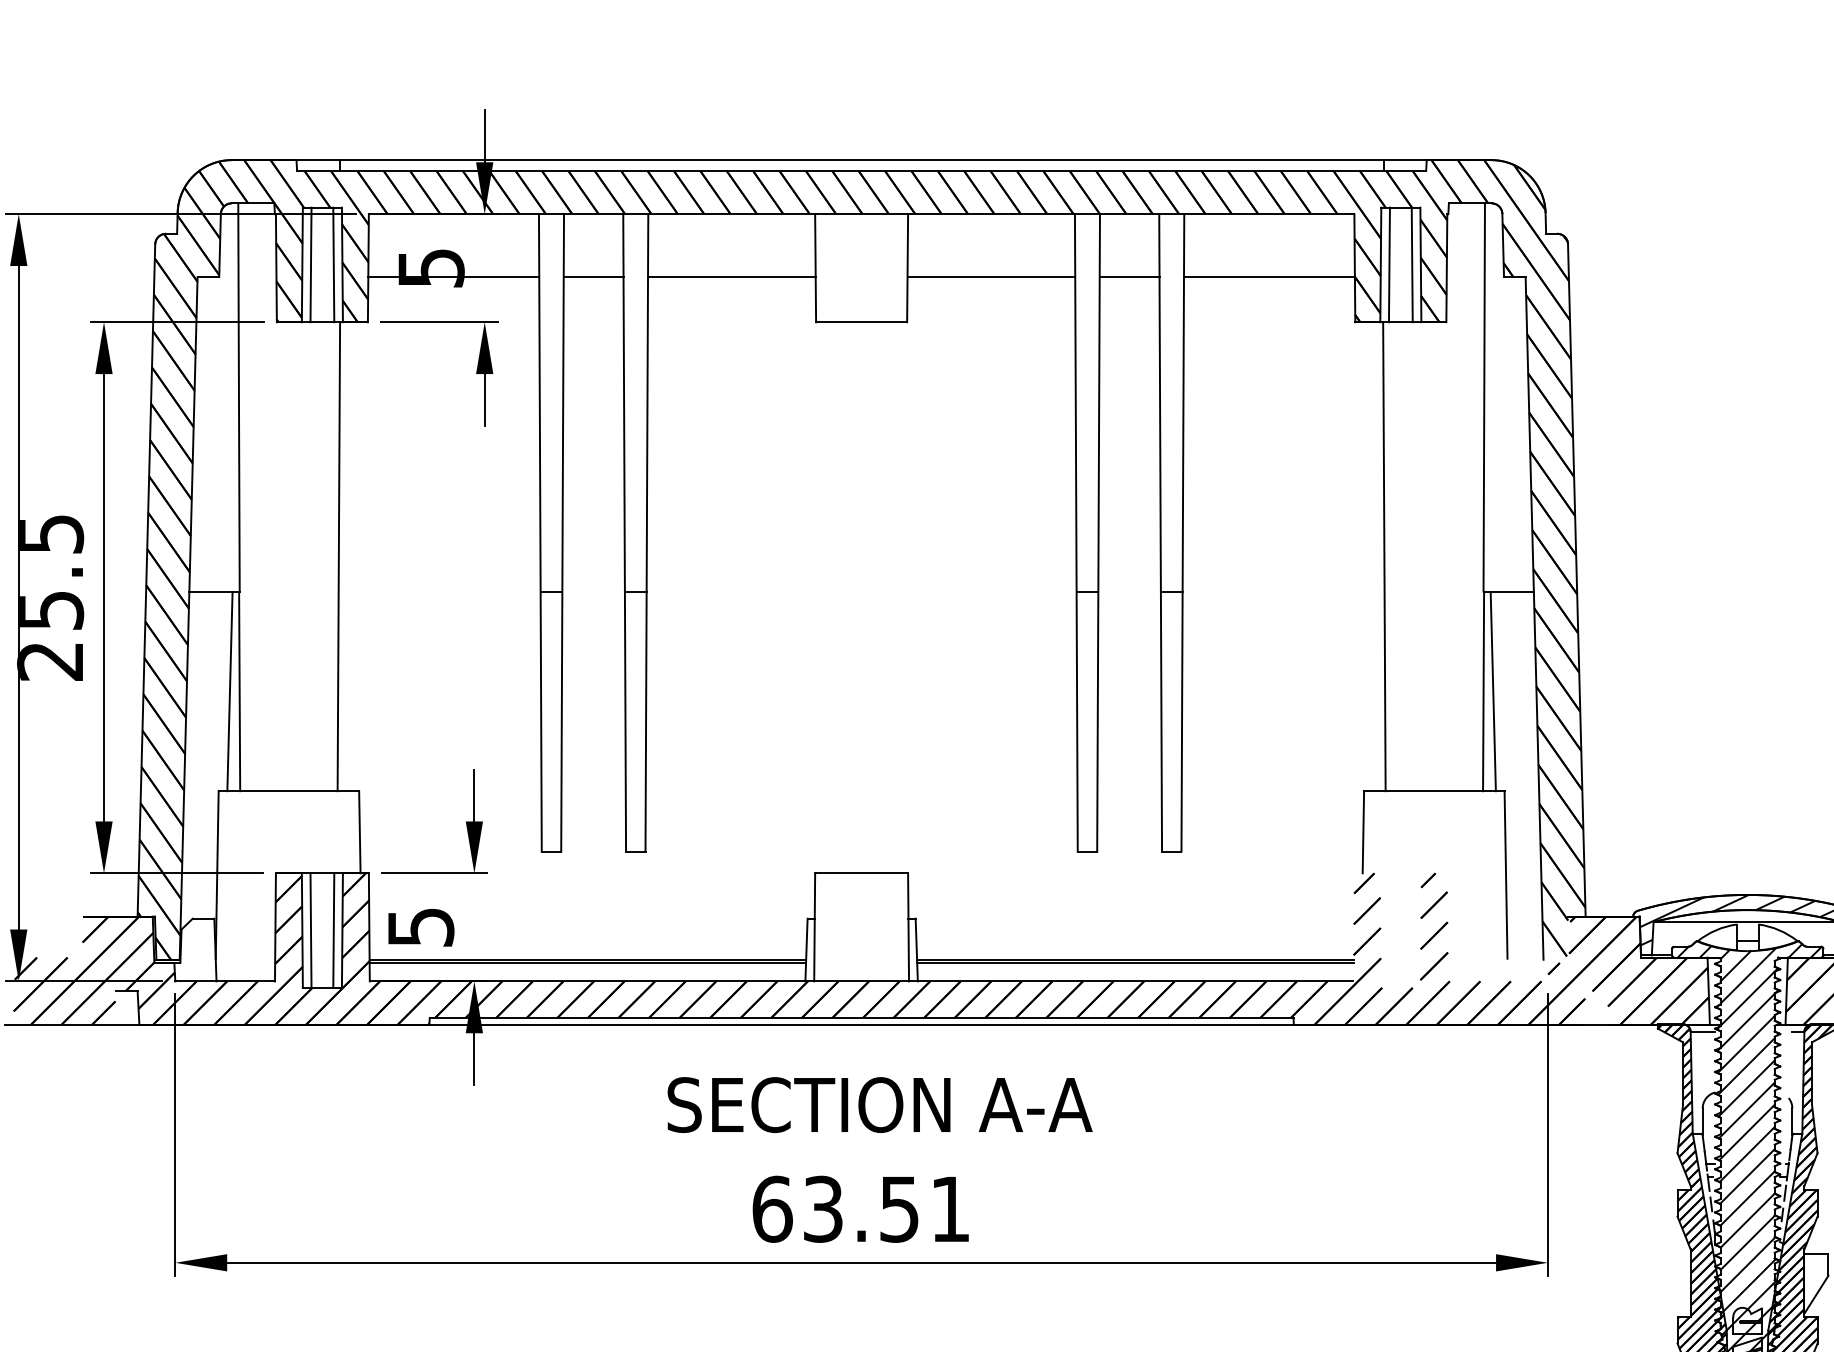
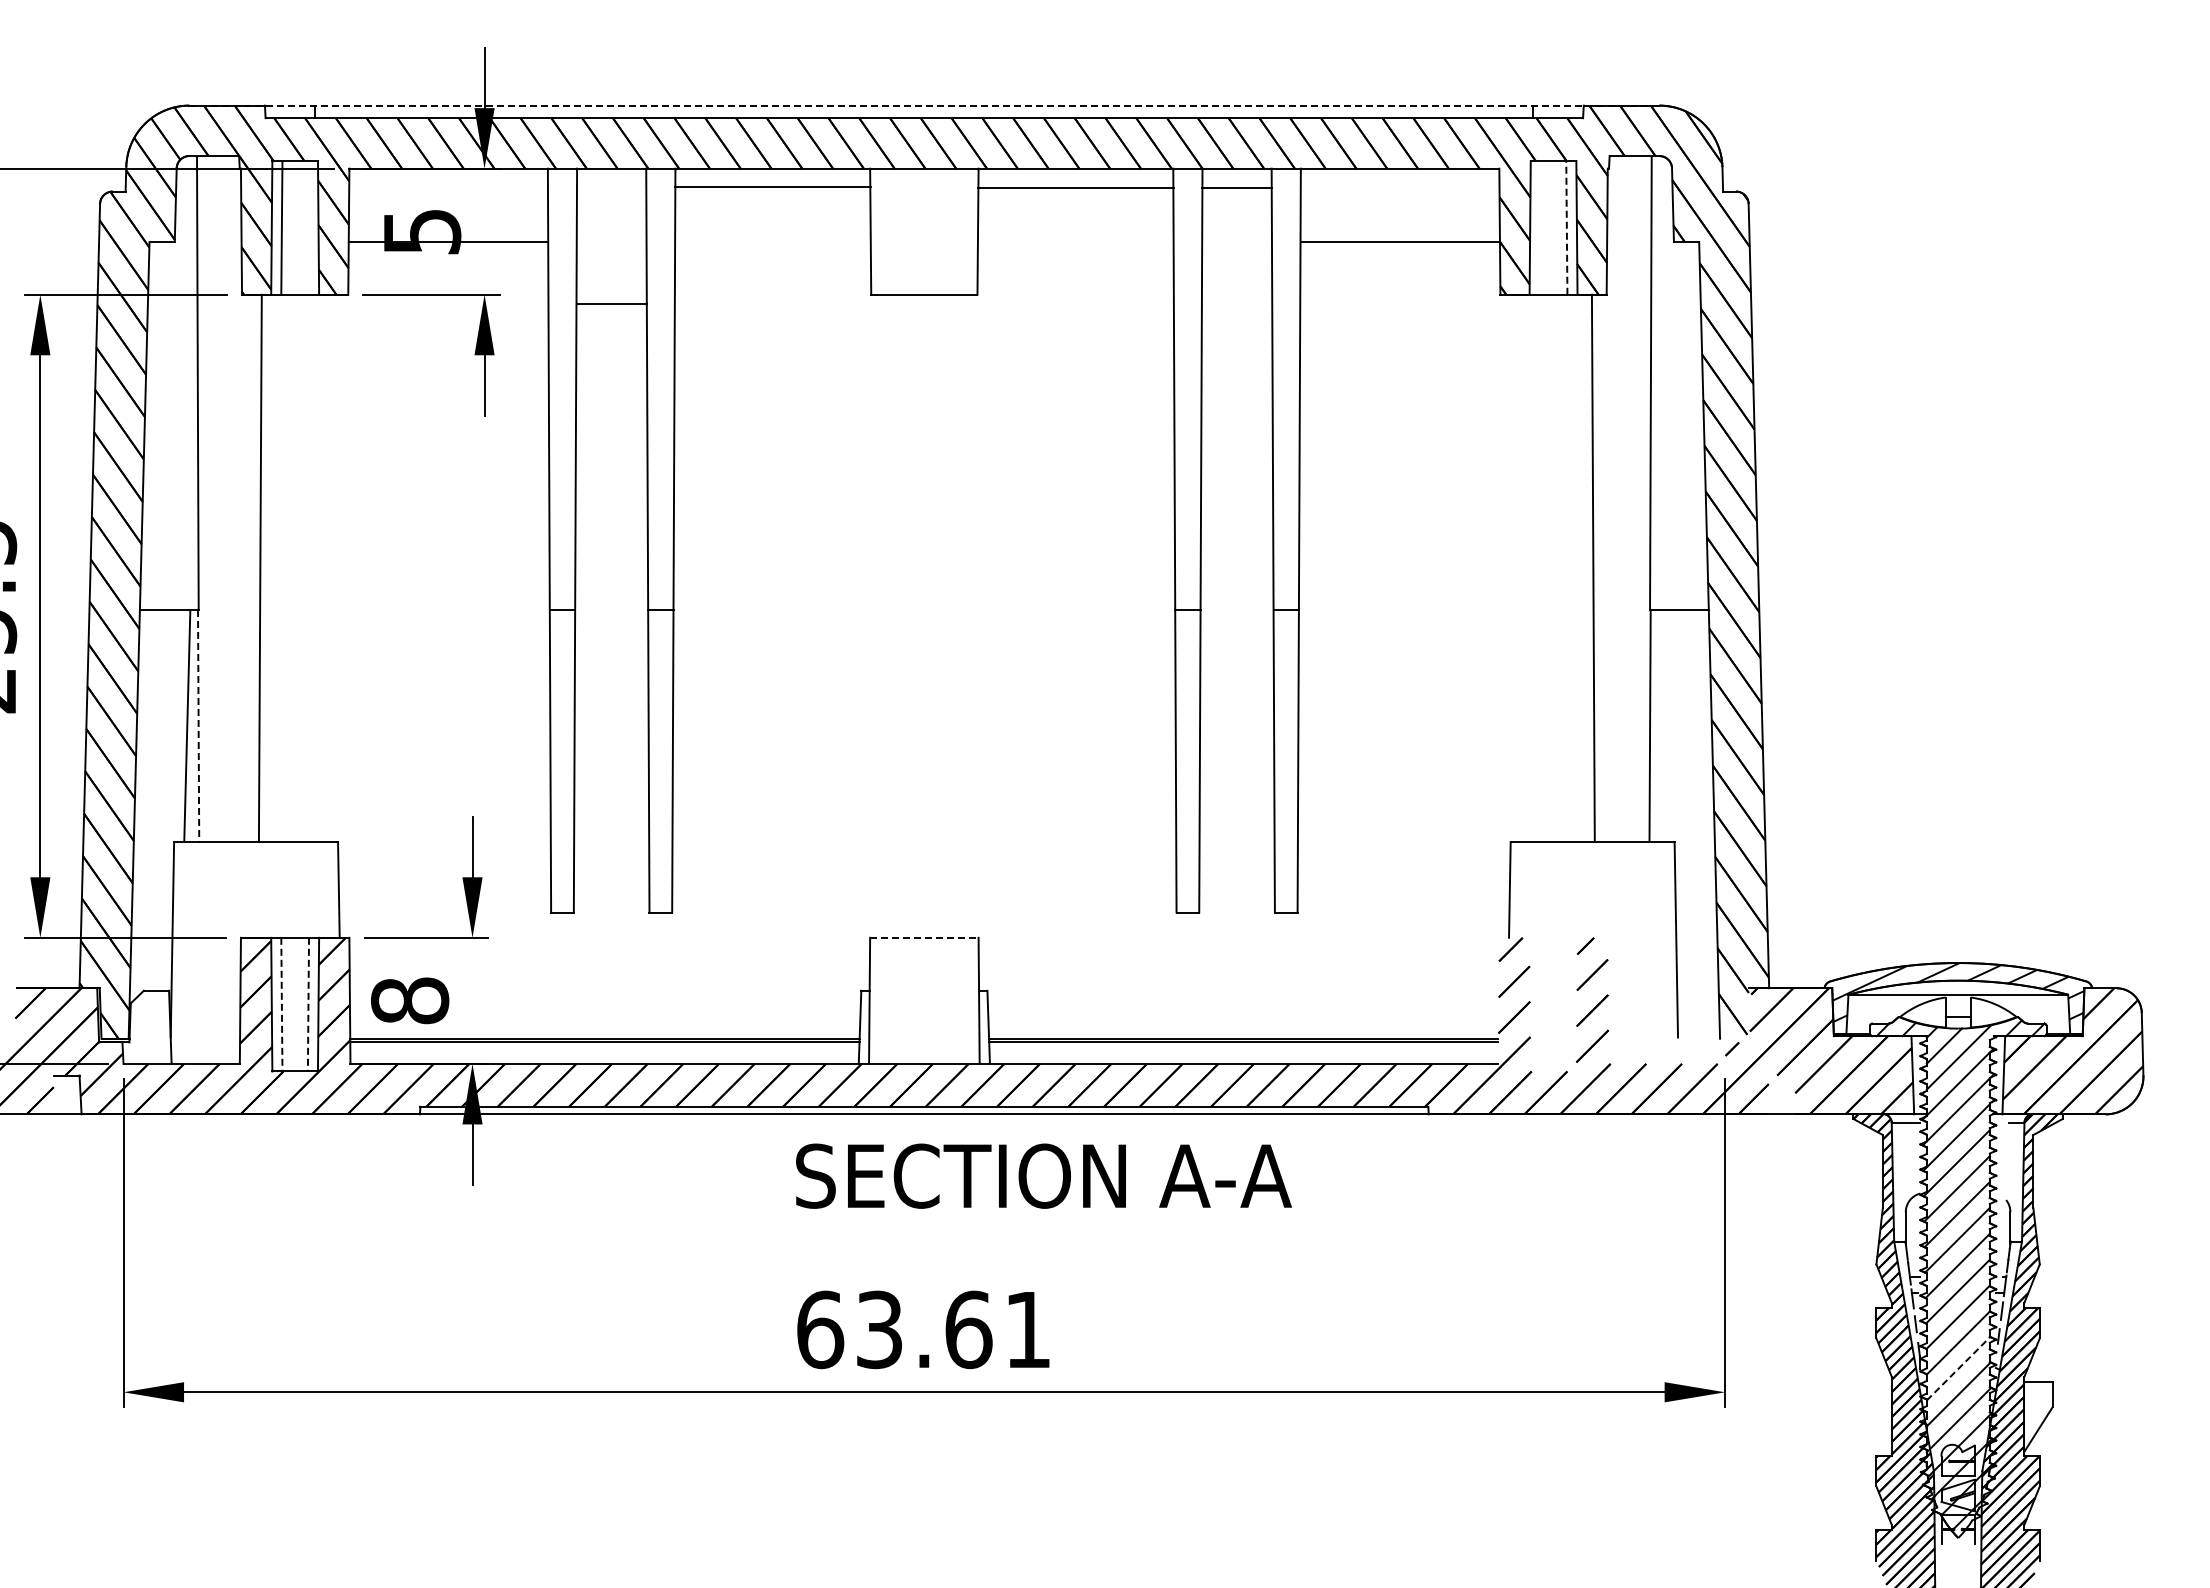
line: (861, 160) -> (924, 105), solid -> dashed
line: (333, 264) -> (308, 227), removed
line: (1388, 264) -> (1539, 227), removed
line: (1411, 264) -> (1566, 227), solid -> dashed
line: (593, 277) -> (611, 304), moved
line: (731, 277) -> (772, 187), moved
line: (991, 277) -> (1075, 188), moved
line: (1129, 277) -> (1236, 188), moved
line: (338, 555) -> (259, 567), moved
line: (1383, 555) -> (1592, 567), moved
line: (1493, 691) -> (1661, 725), removed
line: (239, 692) -> (198, 726), solid -> dashed
line: (861, 873) -> (924, 937), solid -> dashed
text: (421, 927) -> (410, 1000), 5 -> 8
line: (310, 930) -> (281, 1004), solid -> dashed
line: (333, 930) -> (308, 1004), solid -> dashed
text: (879, 1104) -> (1043, 1175), moved
text: (899, 1209) -> (968, 1329), 63.51 -> 63.61
line: (1747, 1242) -> (1958, 1368), solid -> dashed

